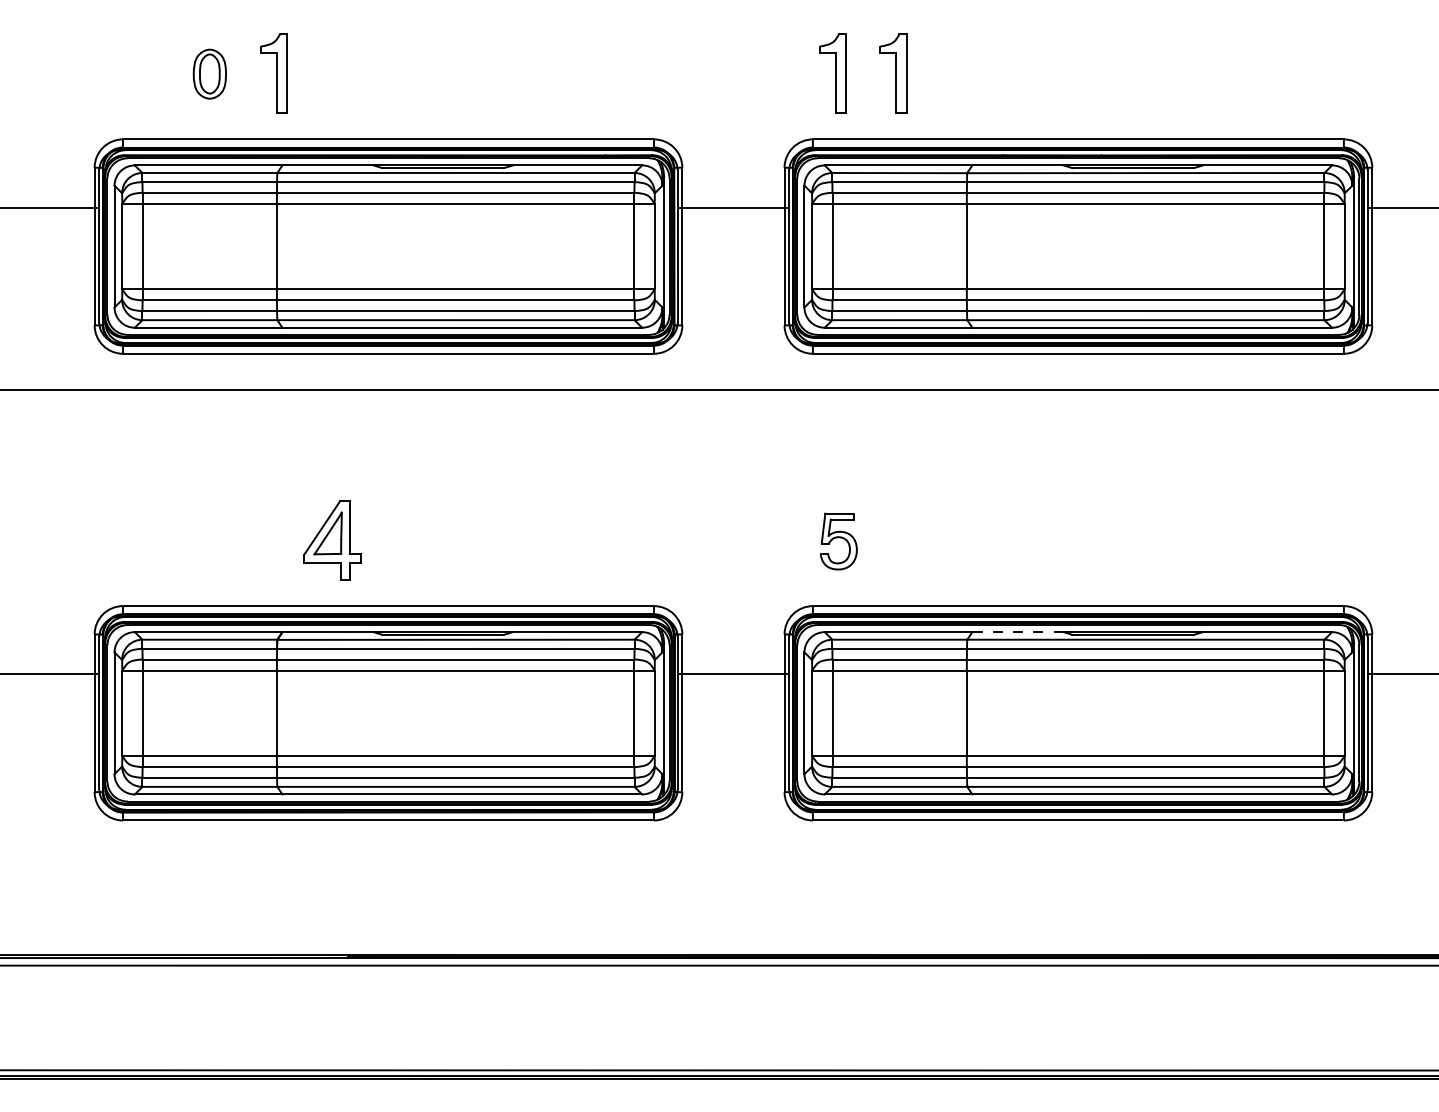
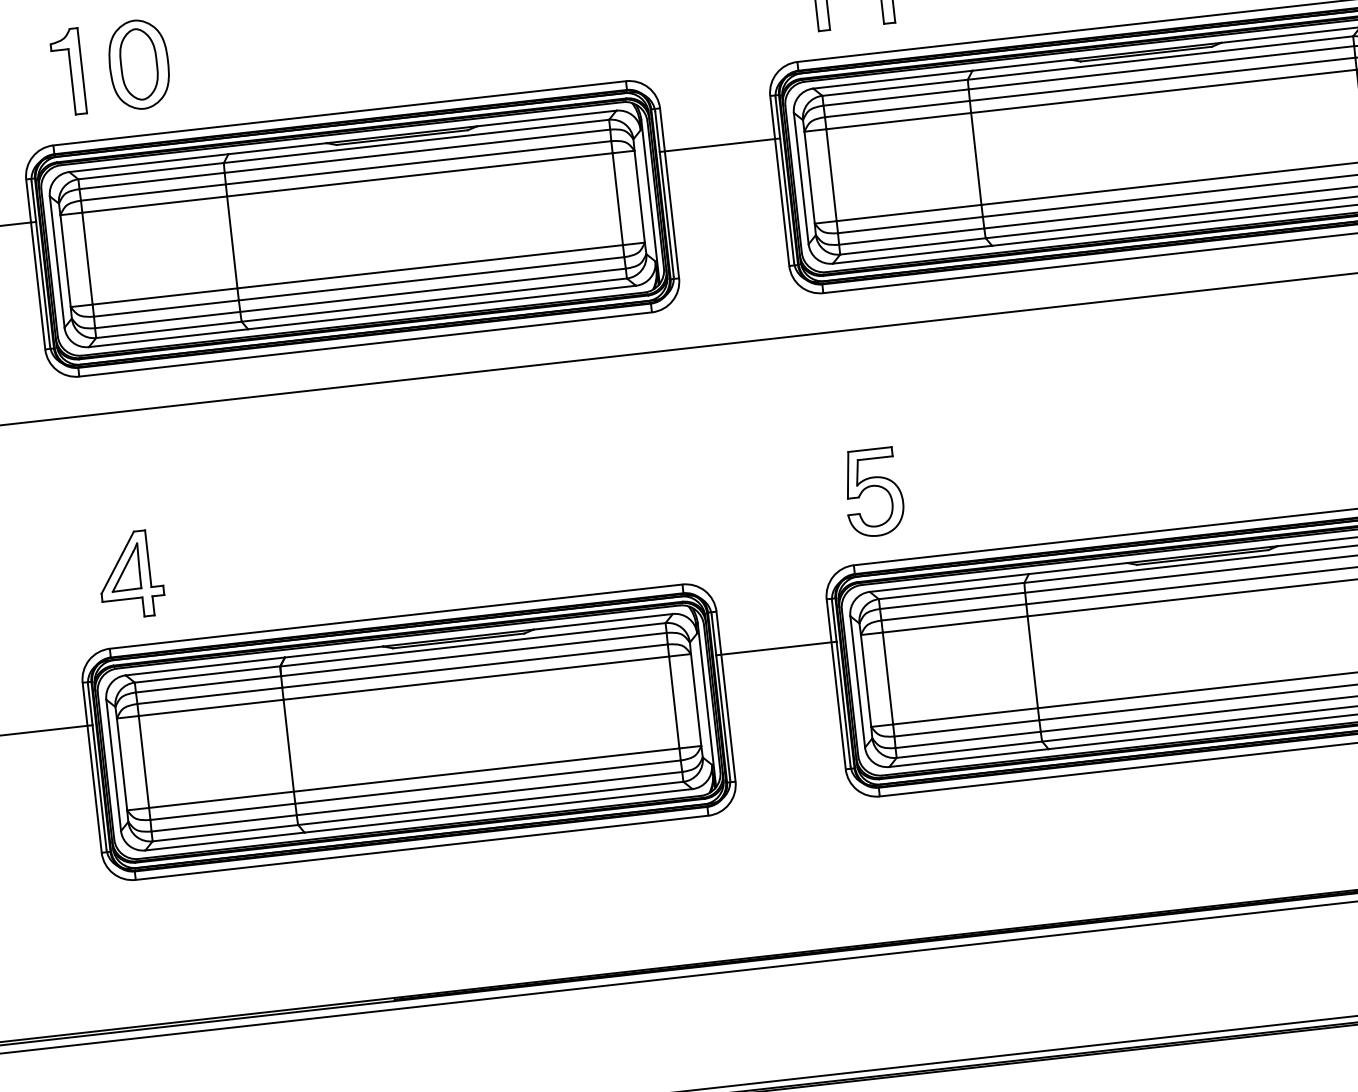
part: (209, 73) -> (138, 63), size x1.67
part: (273, 73) -> (67, 71), moved
part: (332, 540) -> (130, 574), moved
part: (838, 541) -> (873, 492), size x1.43
line: (1017, 632) -> (1077, 569), dashed -> solid

